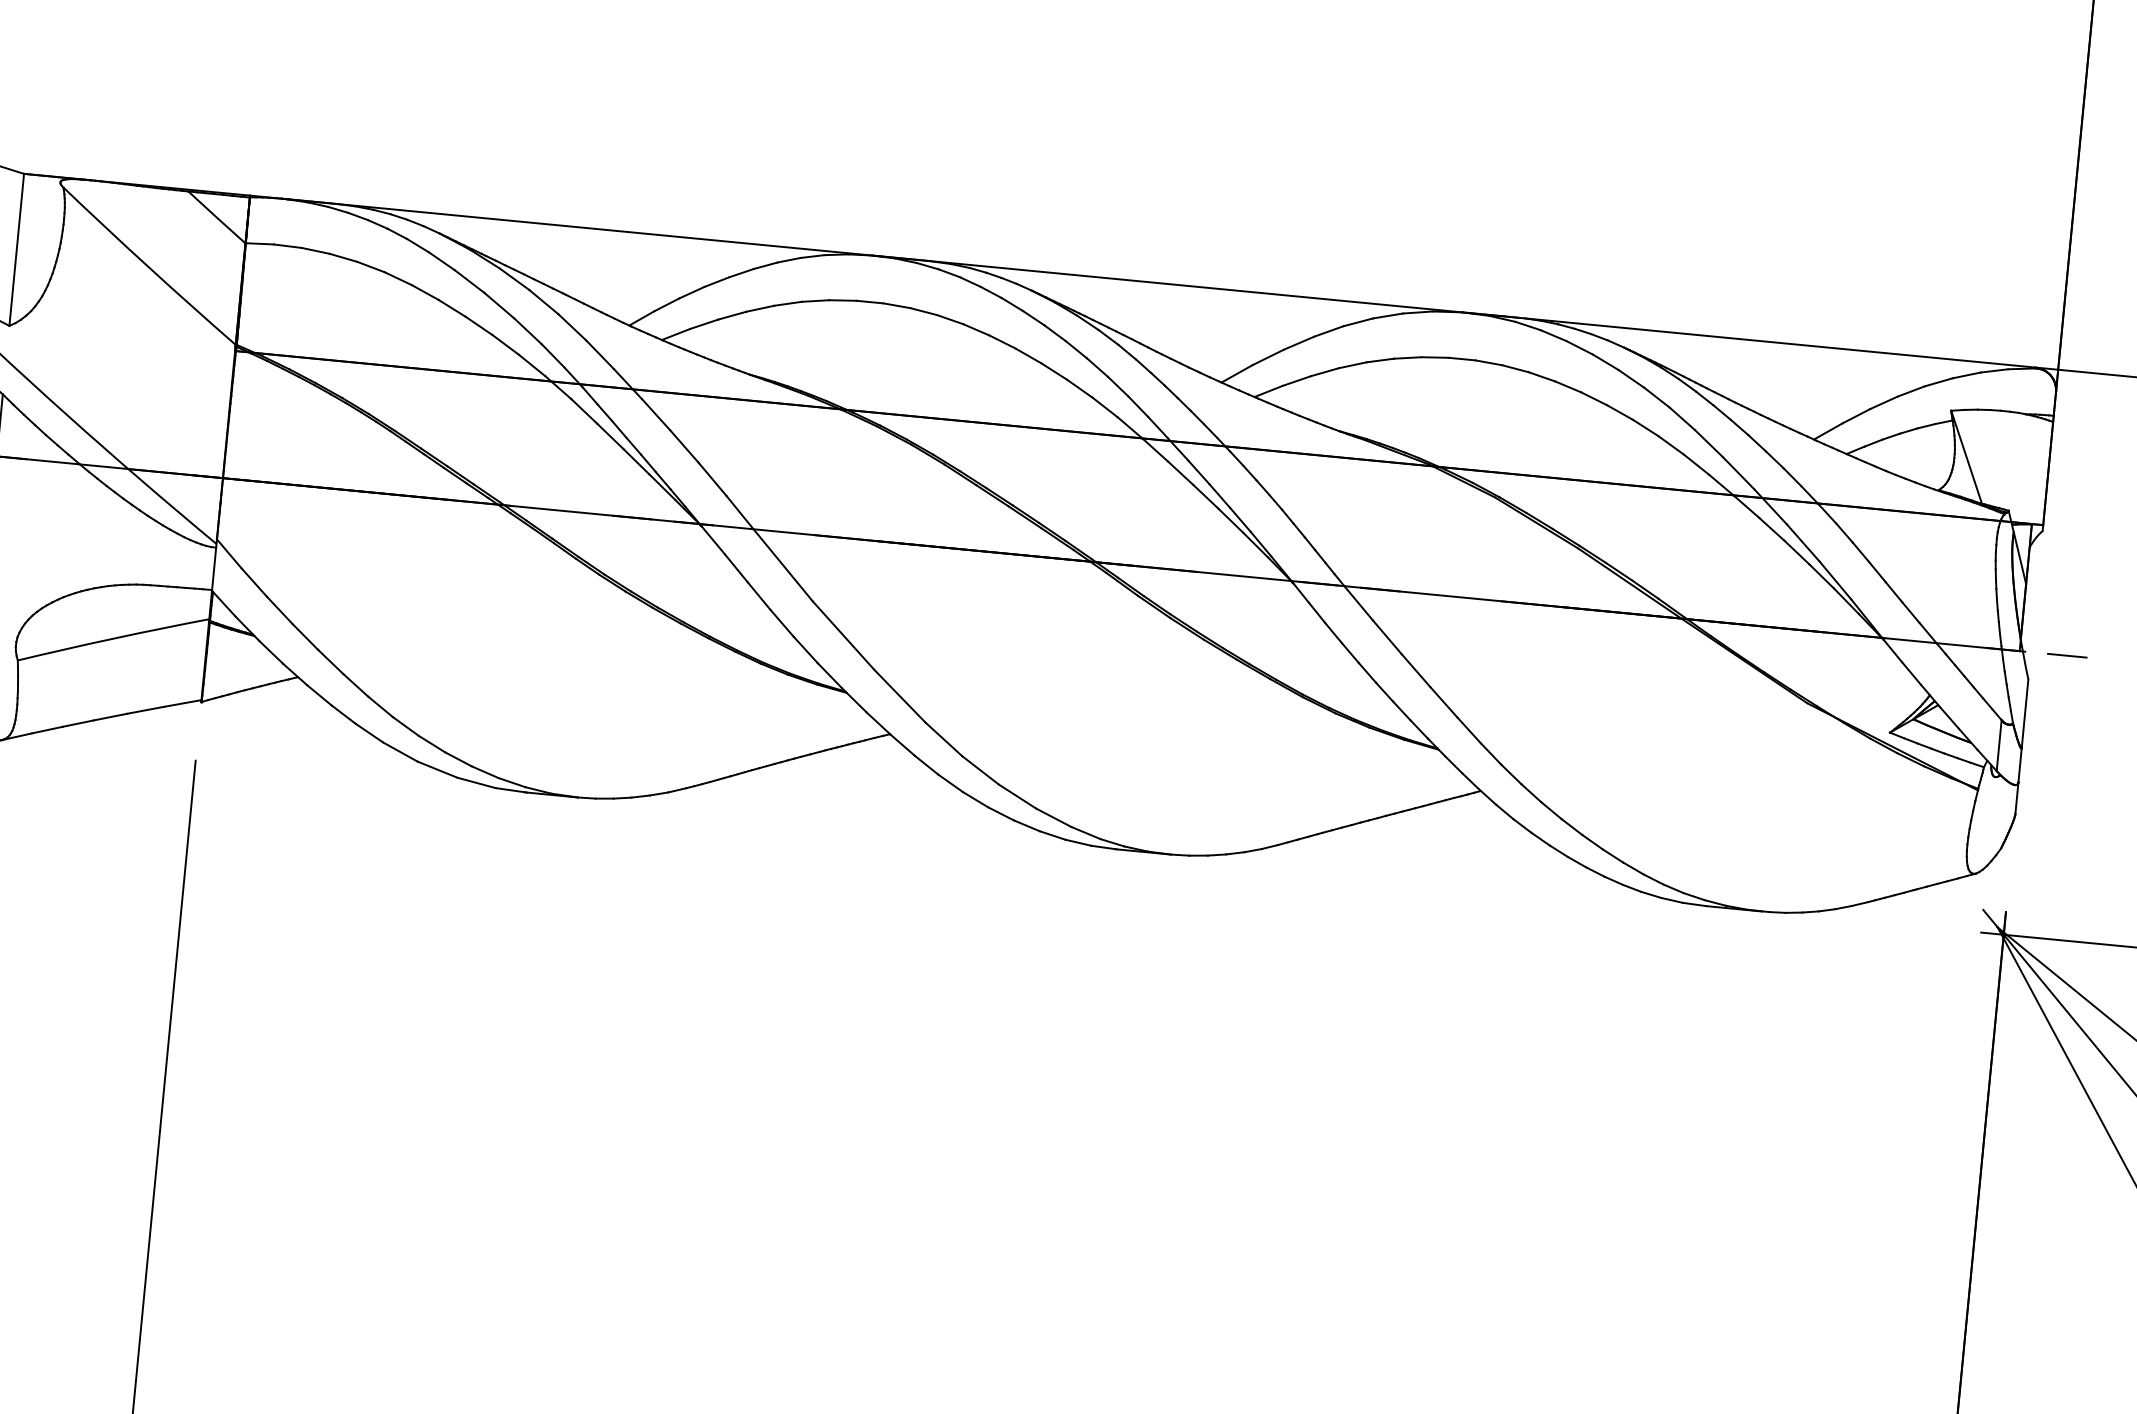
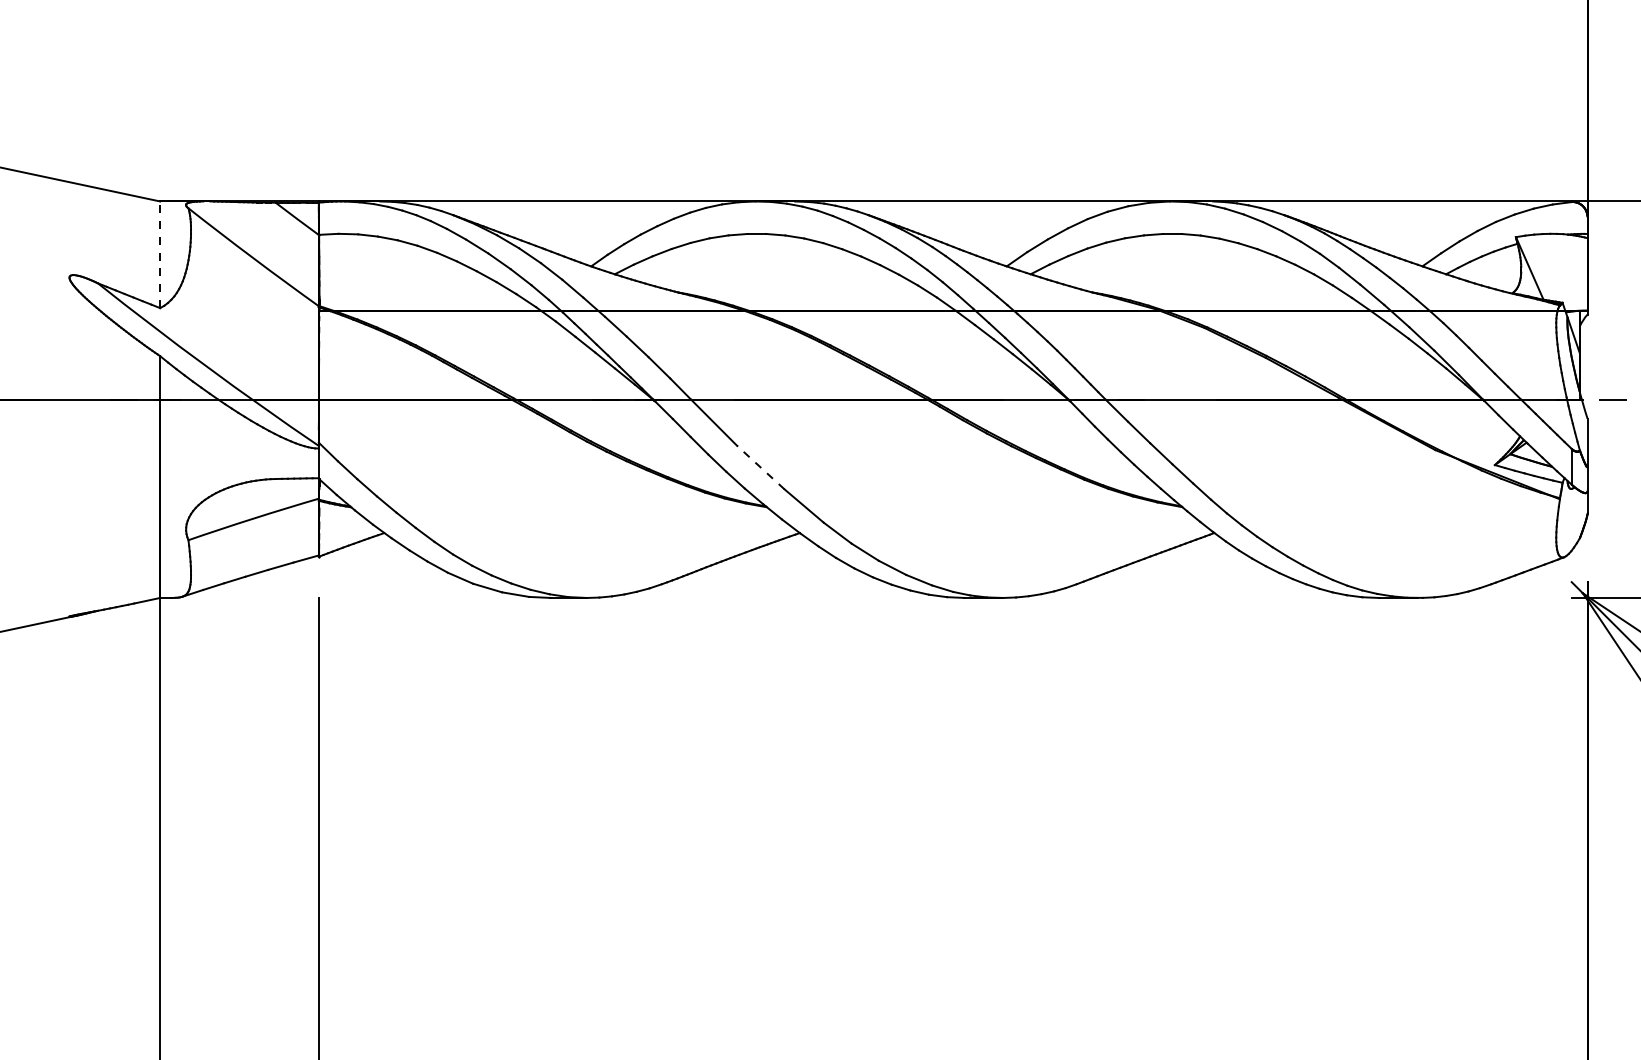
line: (17, 249) -> (160, 254), solid -> dashed
line: (843, 635) -> (760, 467), solid -> dashed

